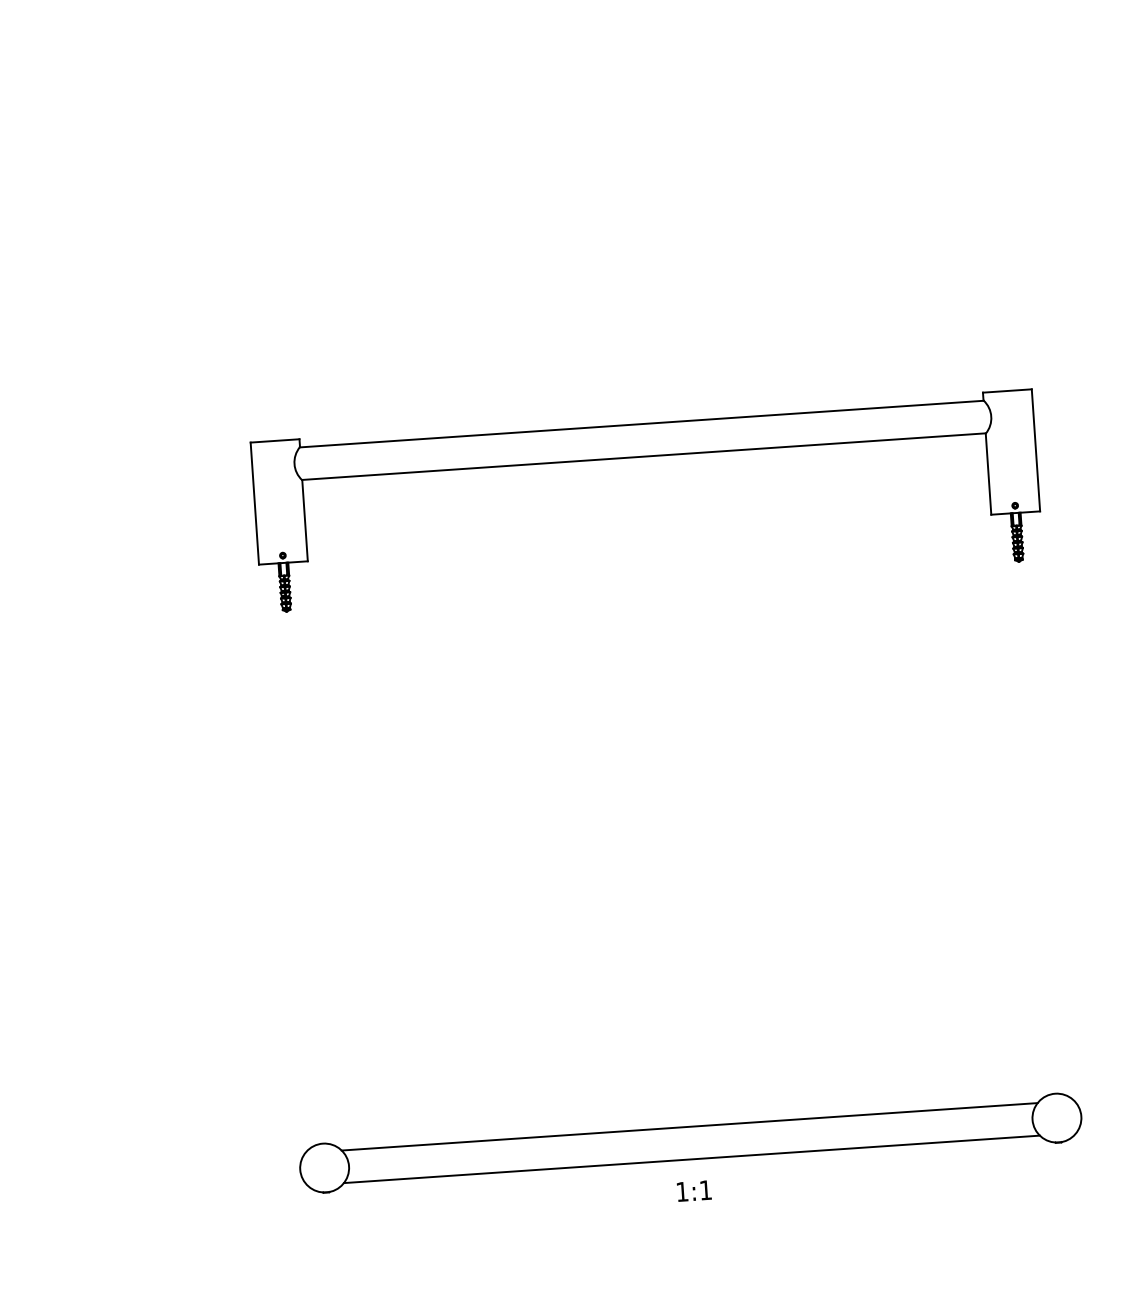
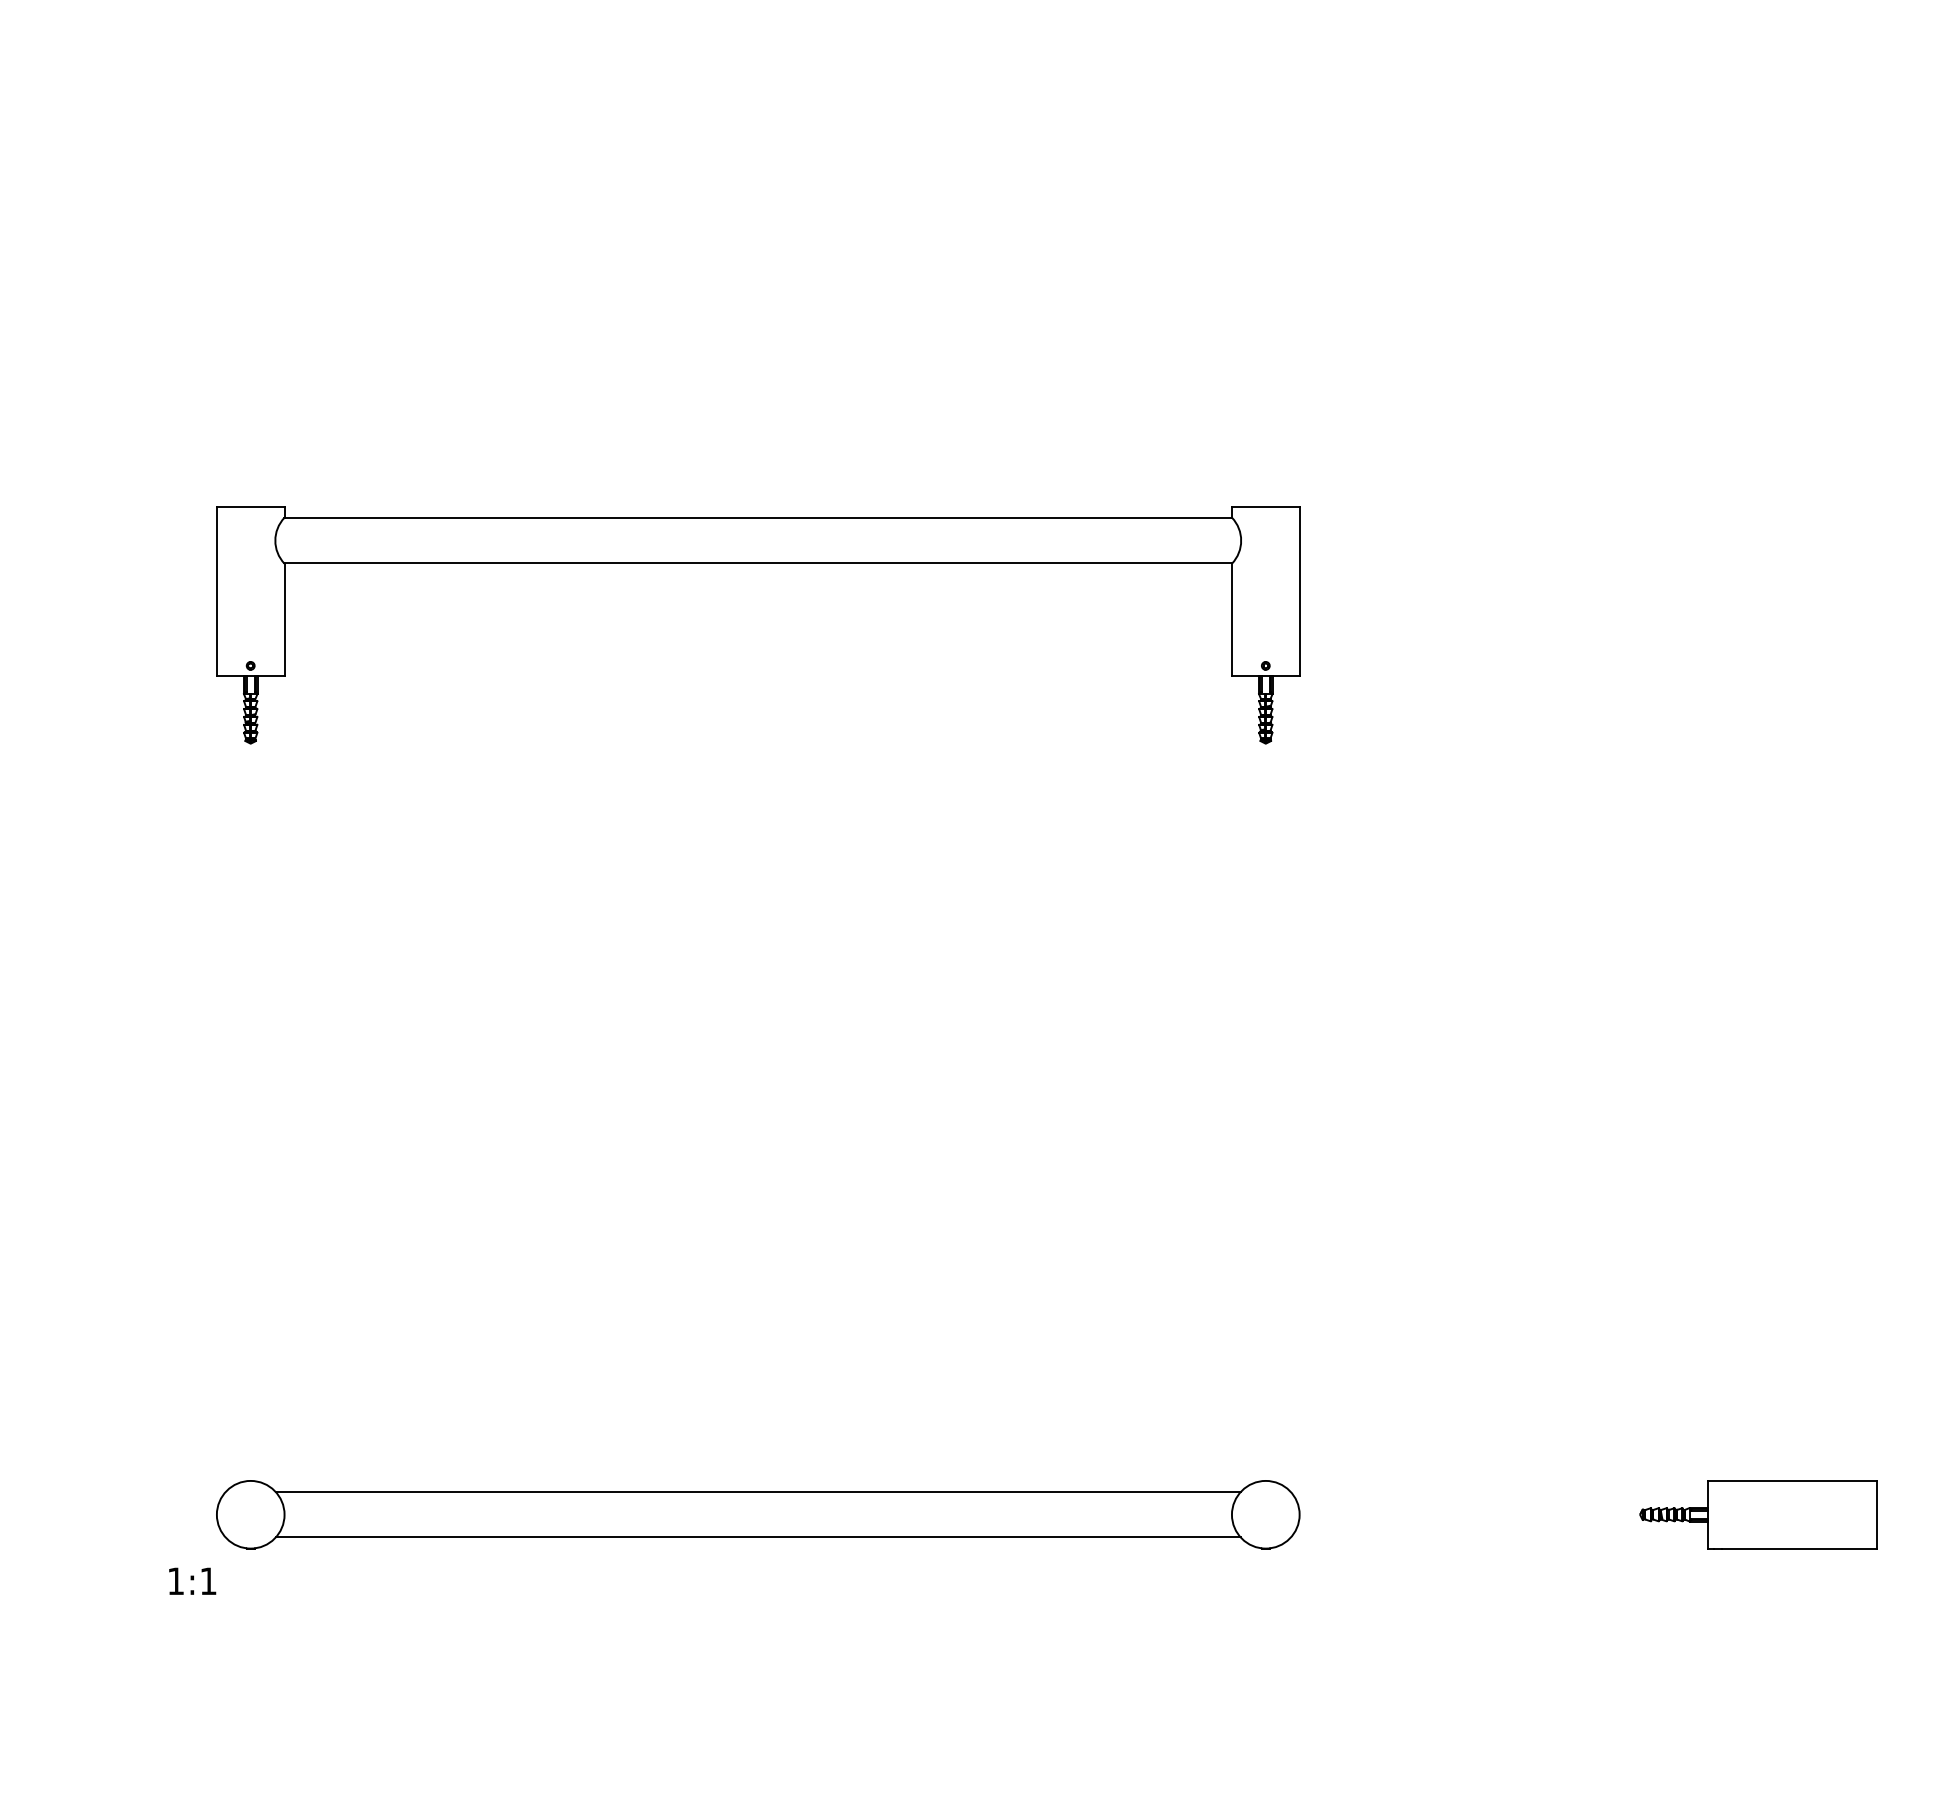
text: (694, 1190) -> (192, 1580), moved

